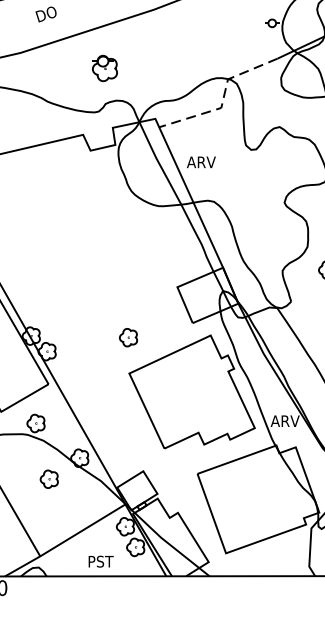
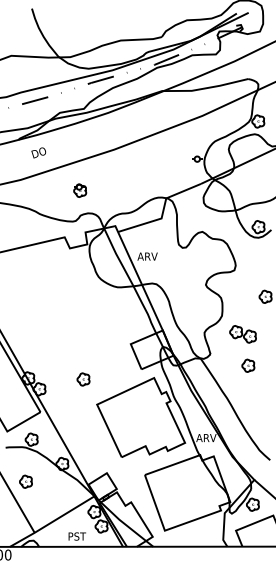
part: (105, 68) -> (80, 190), size x0.71
line: (222, 99) -> (162, 212), dashed -> solid
part: (128, 337) -> (83, 379), moved
part: (48, 478) -> (25, 481), moved

